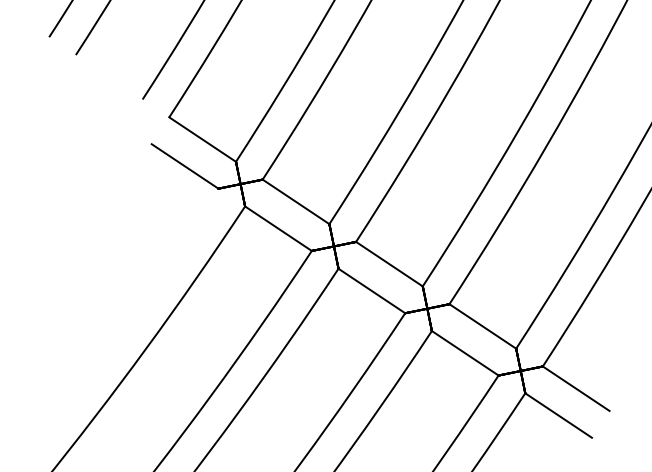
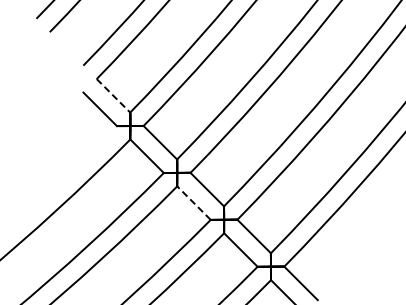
line: (202, 139) -> (113, 95), solid -> dashed
line: (371, 291) -> (193, 203), solid -> dashed

